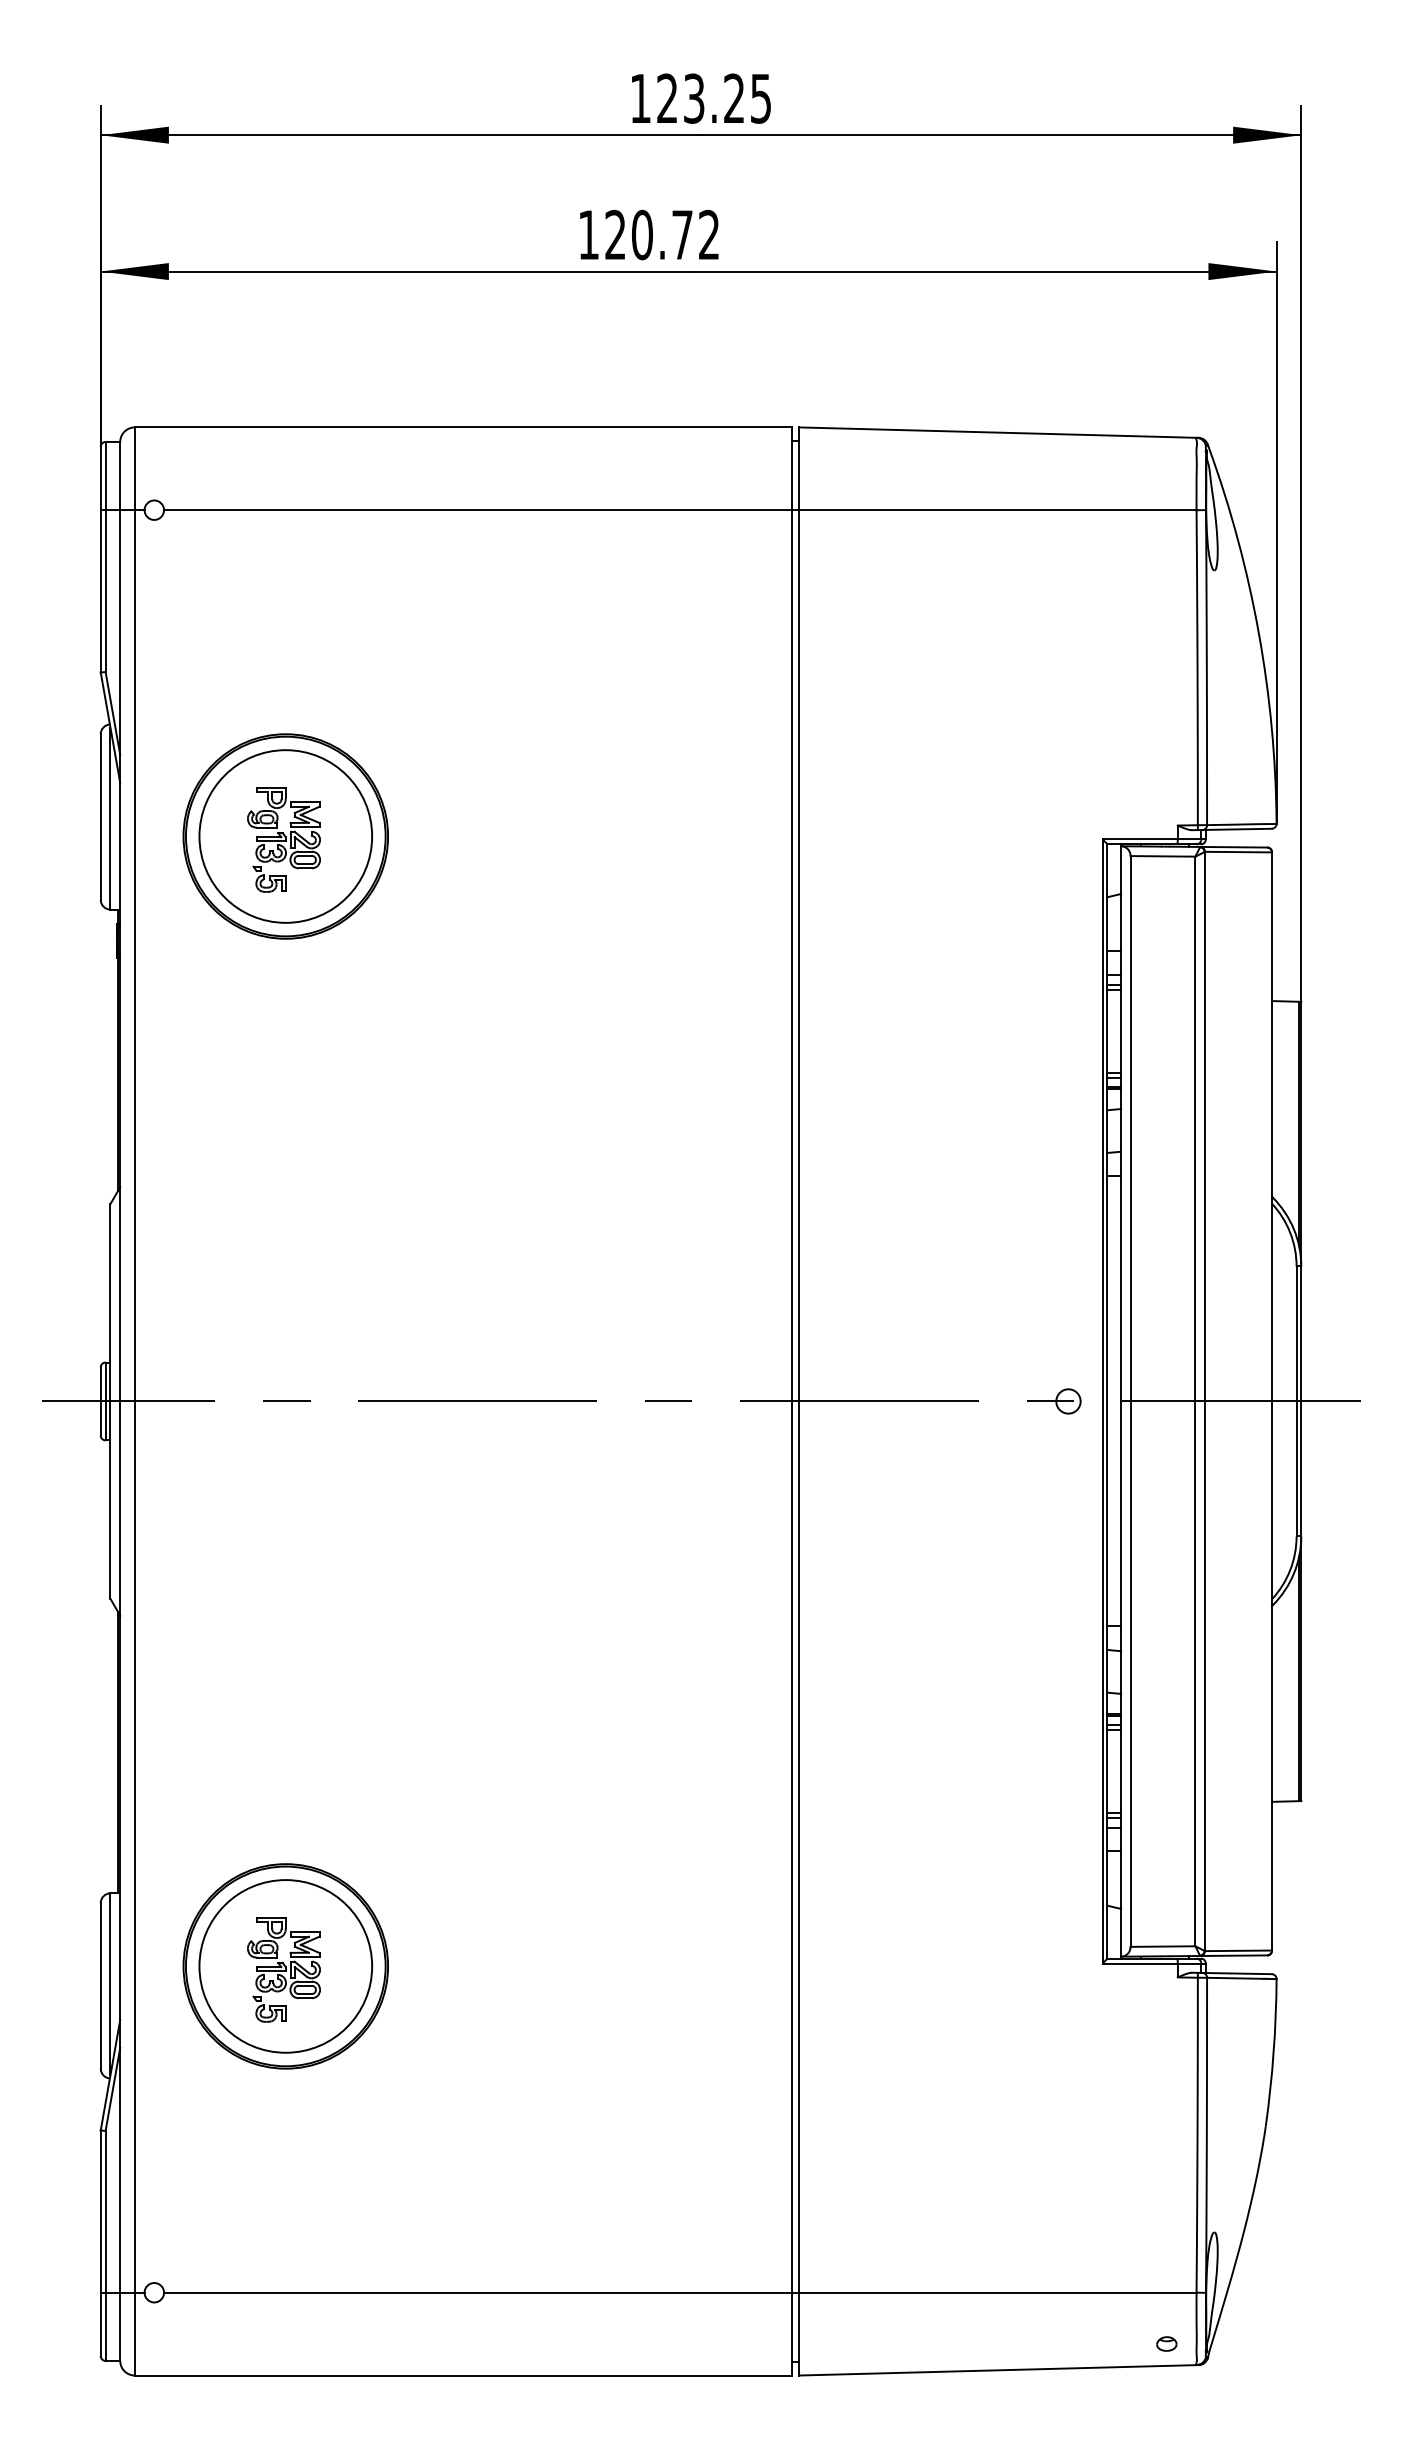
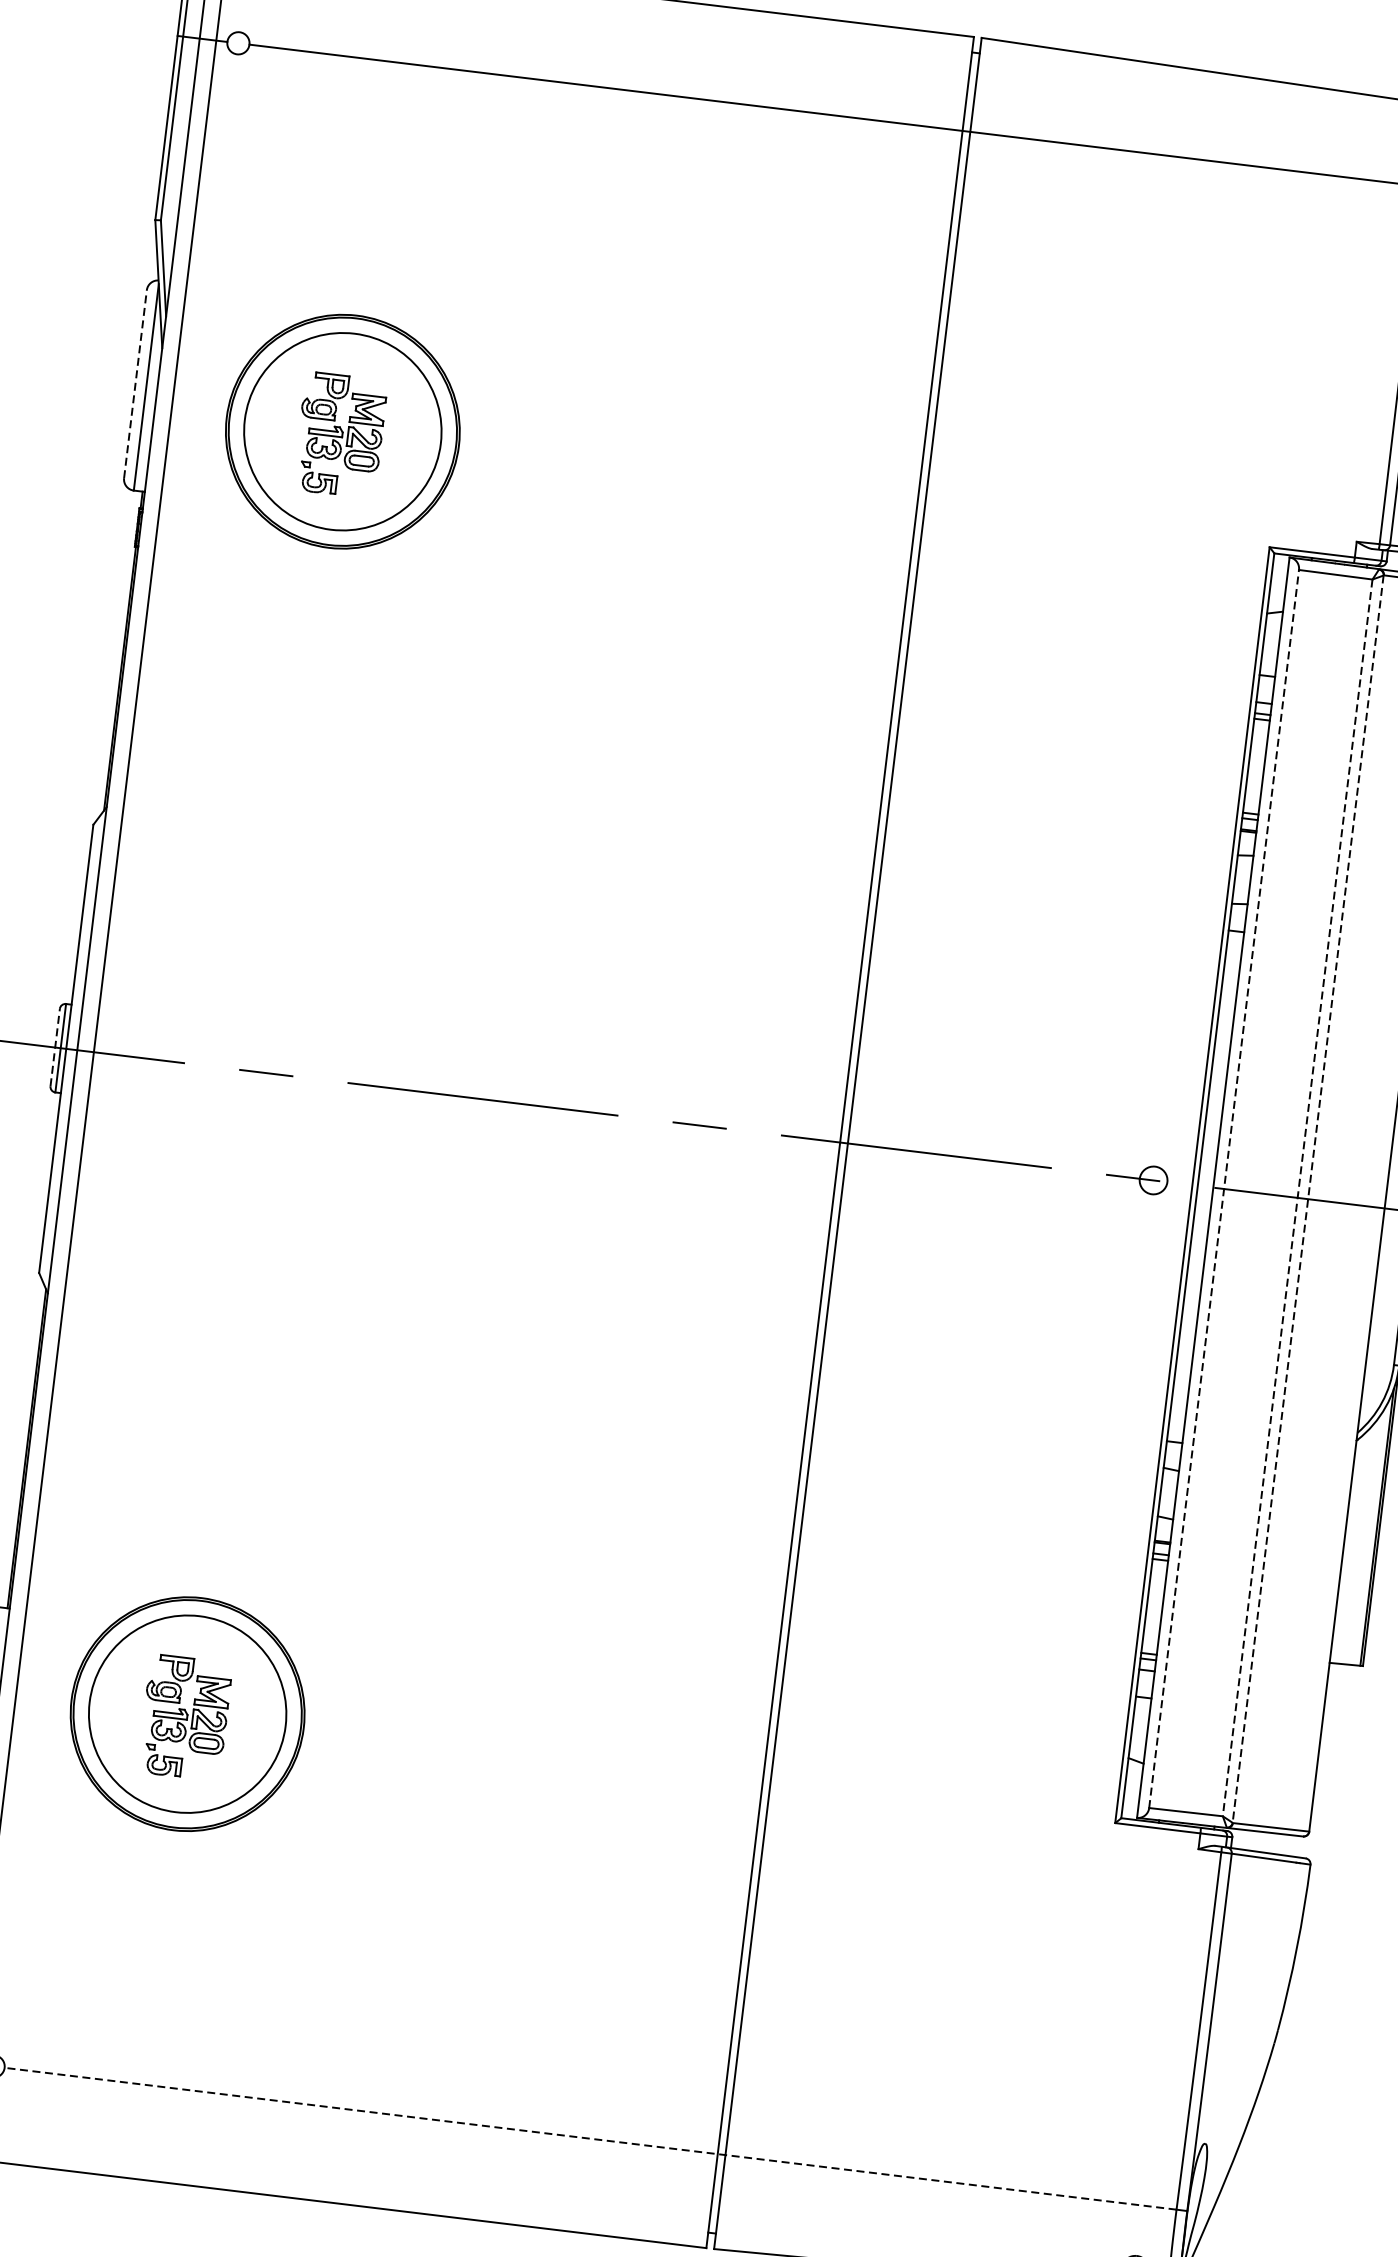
line: (100, 817) -> (135, 384), solid -> dashed
line: (100, 1400) -> (55, 1046), solid -> dashed
line: (1130, 1400) -> (1224, 1187), solid -> dashed
line: (1195, 1401) -> (1297, 1197), solid -> dashed
line: (1204, 1401) -> (1307, 1199), solid -> dashed
line: (679, 2292) -> (589, 2138), solid -> dashed

